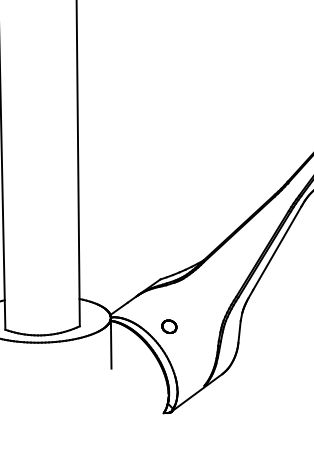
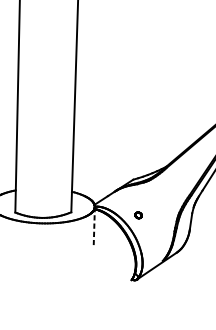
part: (169, 326) -> (138, 215), size x0.6
line: (111, 343) -> (94, 226), solid -> dashed

